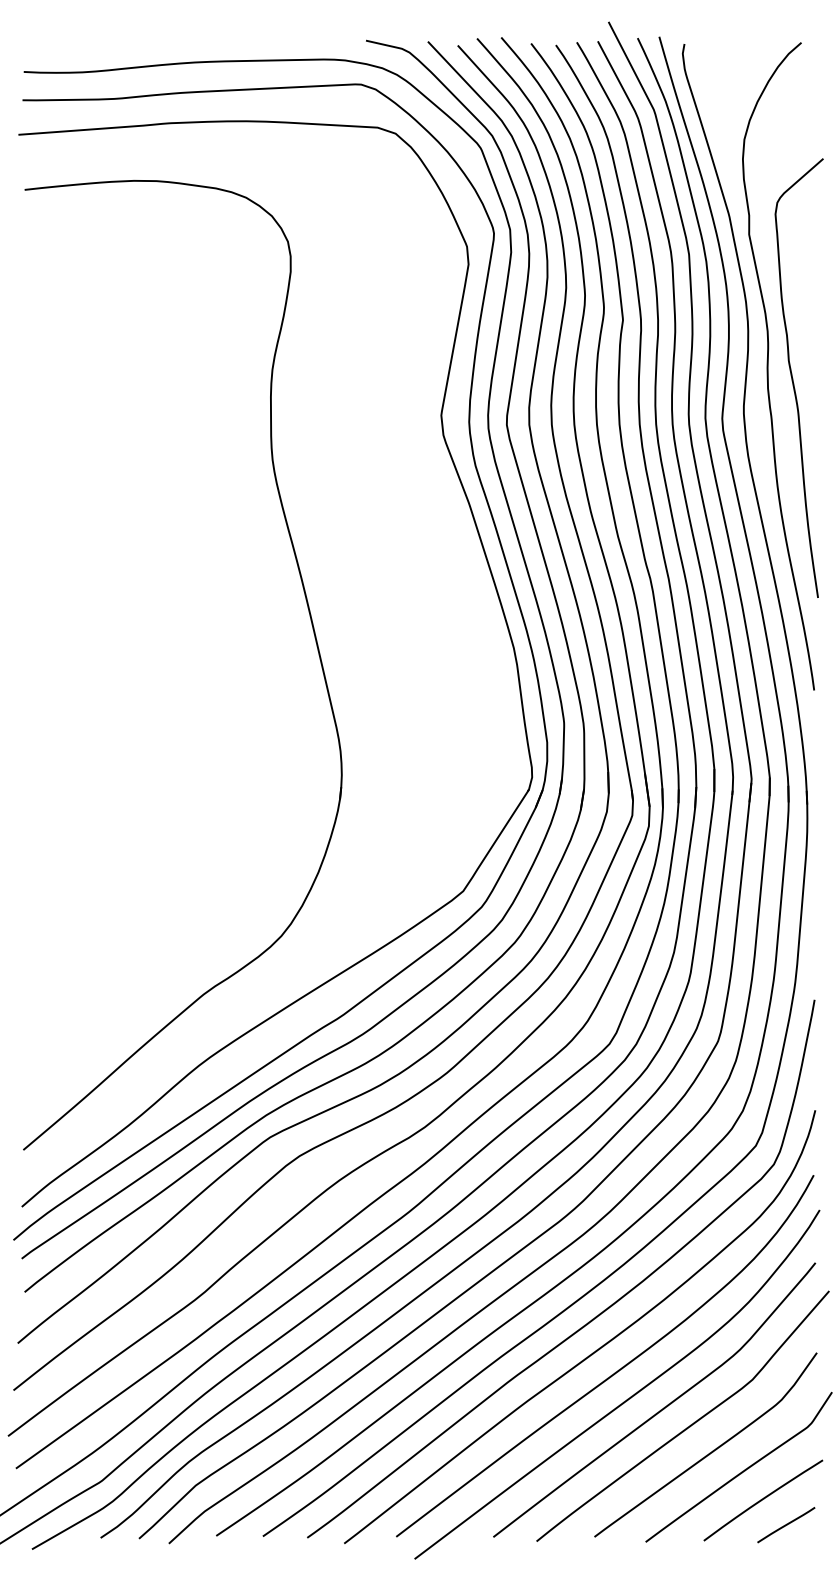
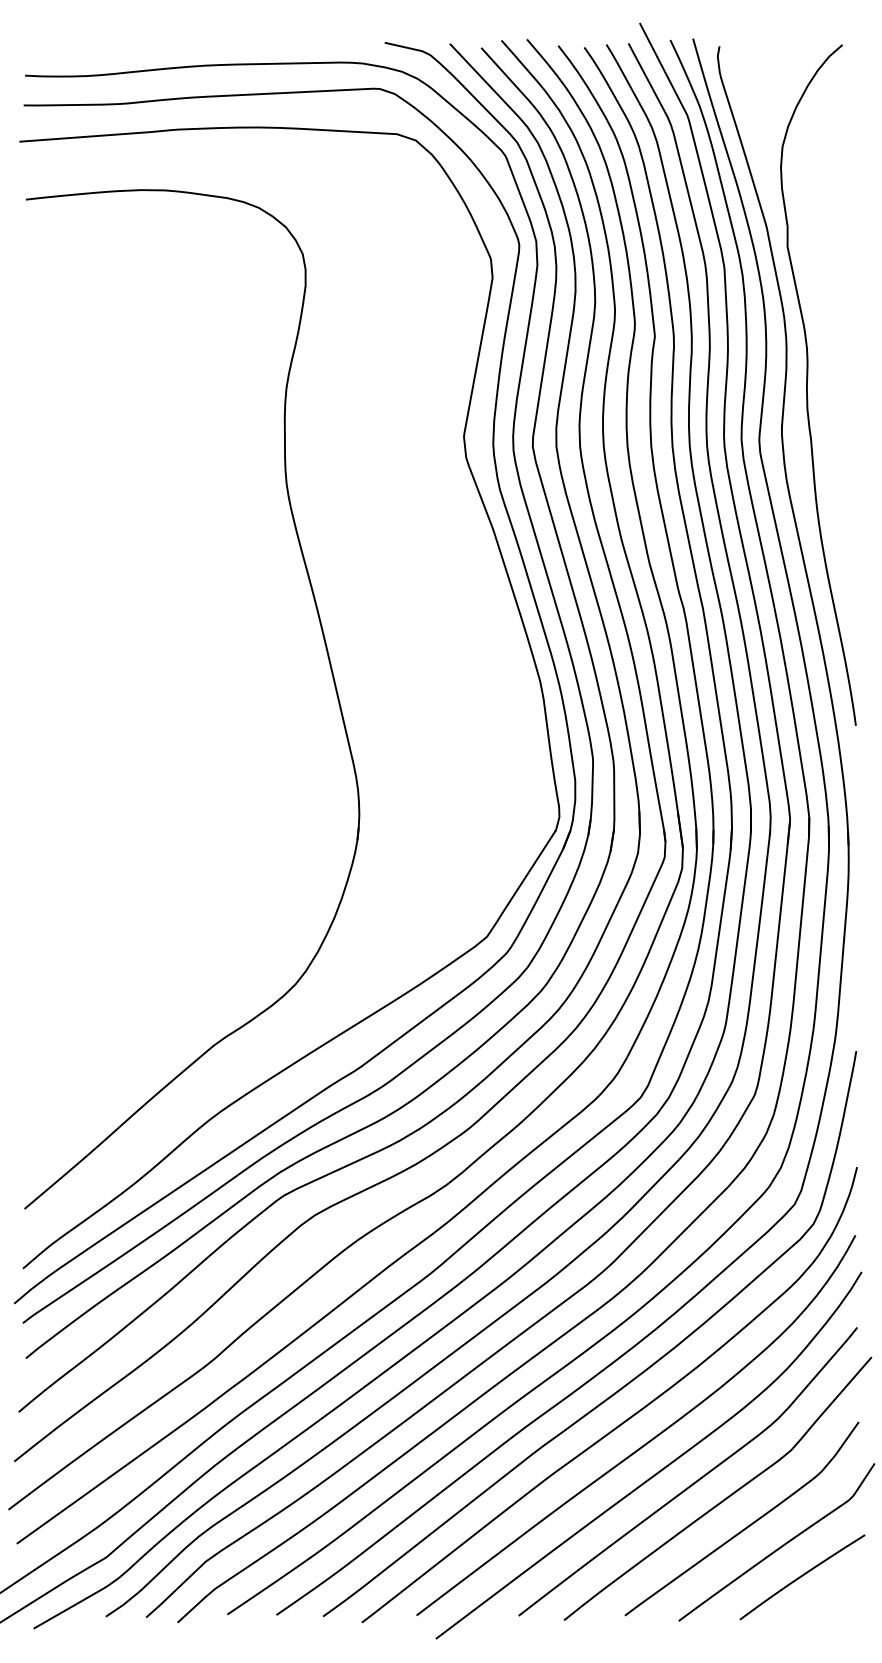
curve: (793, 380) -> (834, 400), removed
line: (786, 1525) -> (826, 1603), removed

